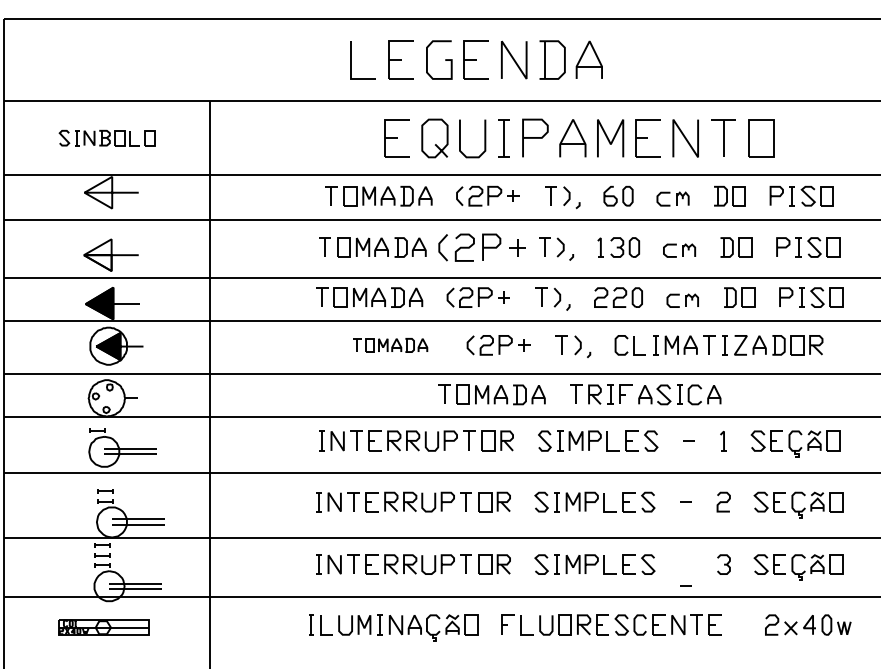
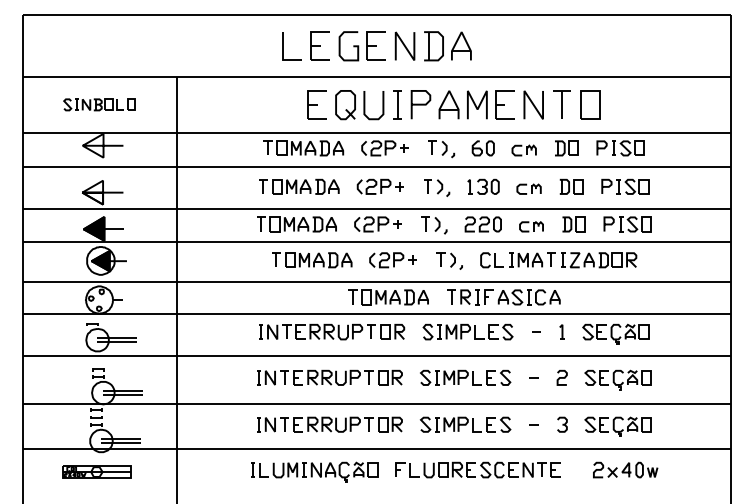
part: (480, 247) -> (379, 186), size x0.71
part: (390, 345) -> (312, 260), size x1.43
line: (685, 585) -> (533, 424), moved

